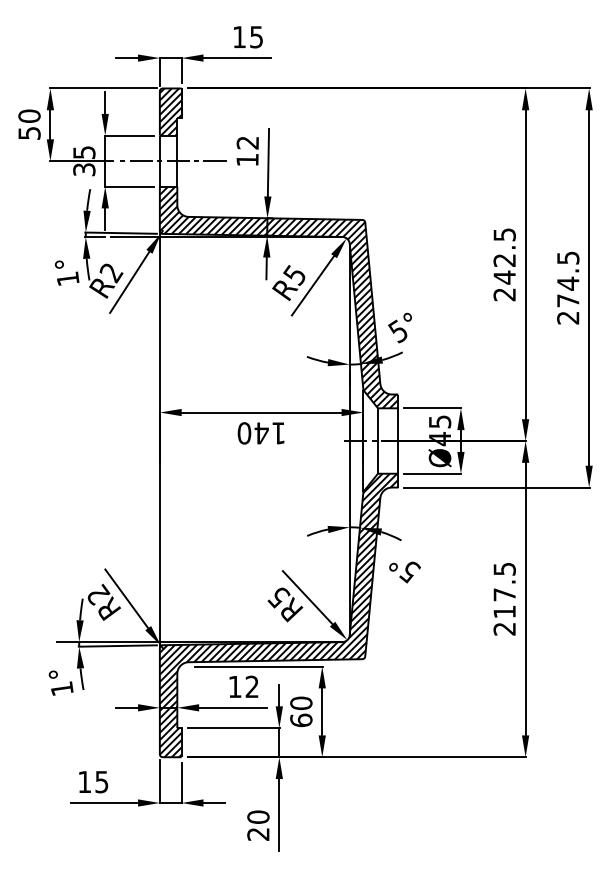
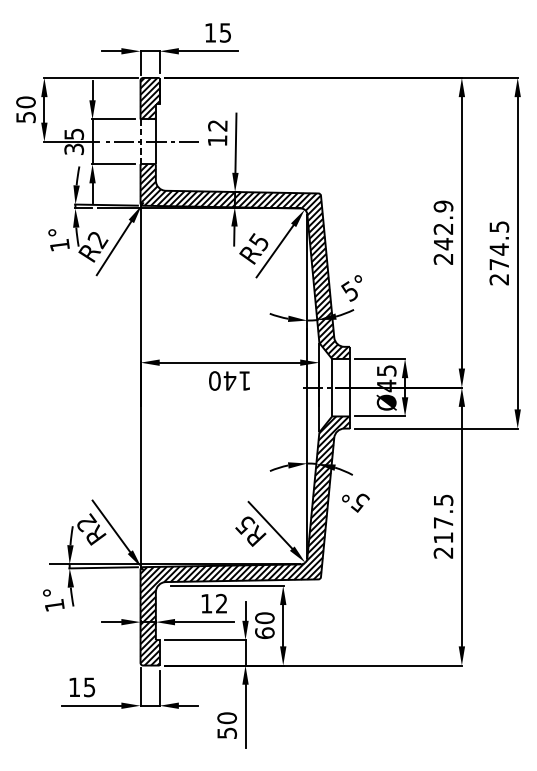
line: (159, 161) -> (140, 142), solid -> dashed
text: (504, 234) -> (443, 206), 242.5 -> 242.9
text: (258, 834) -> (227, 733), 20 -> 50

